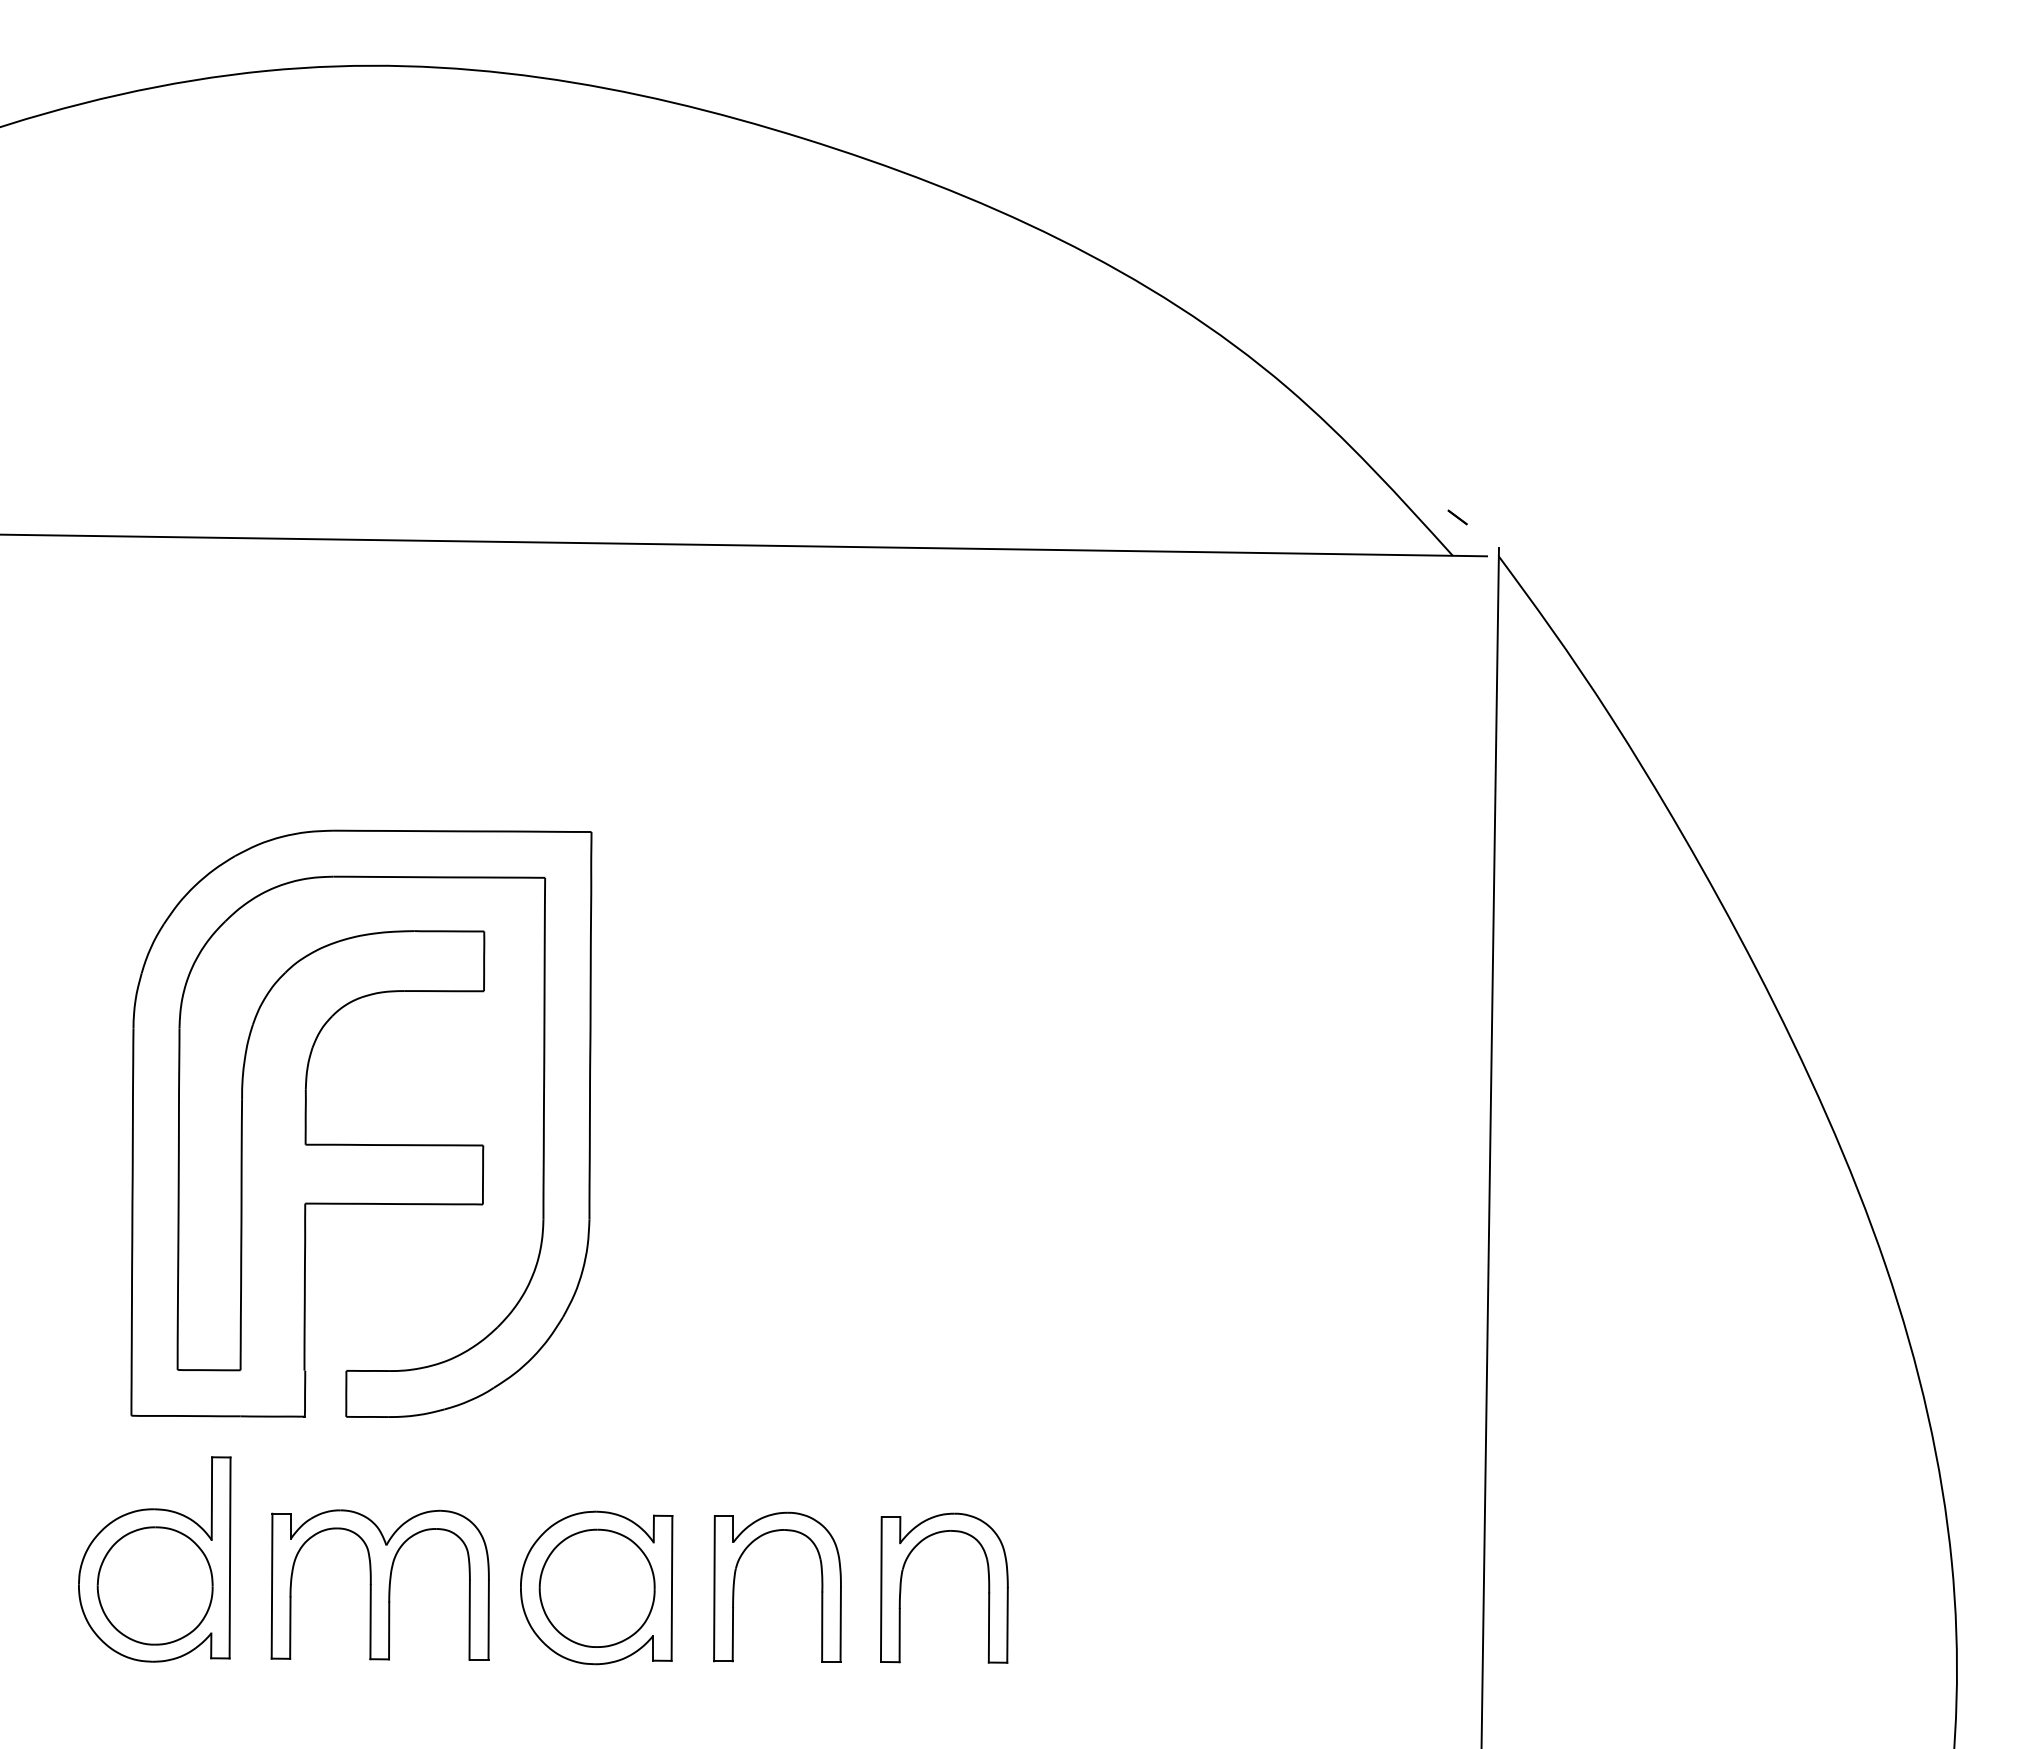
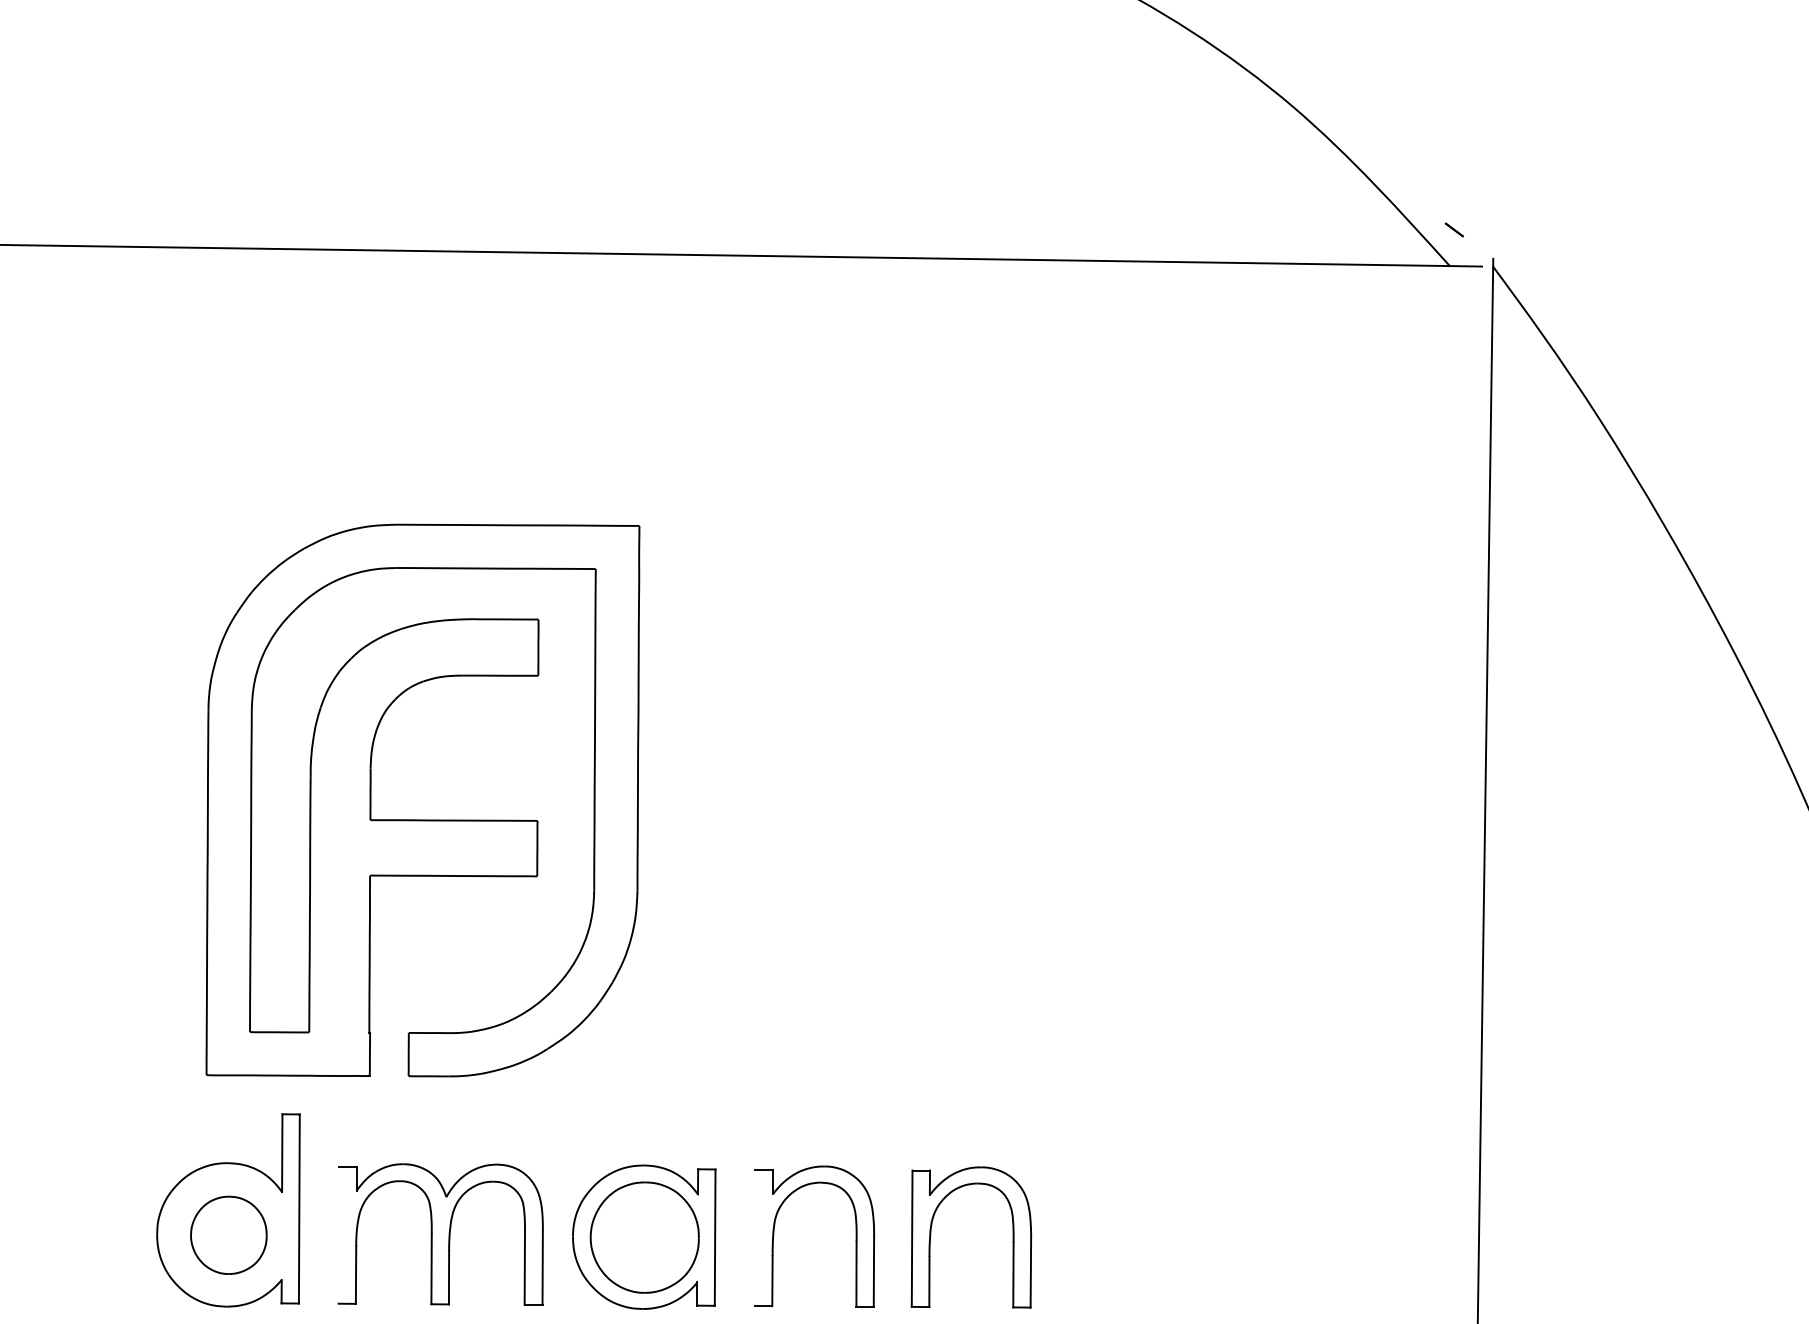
part: (154, 1585) -> (228, 1234), size x0.7
line: (271, 1585) -> (338, 1234), removed
line: (714, 1588) -> (755, 1237), removed

